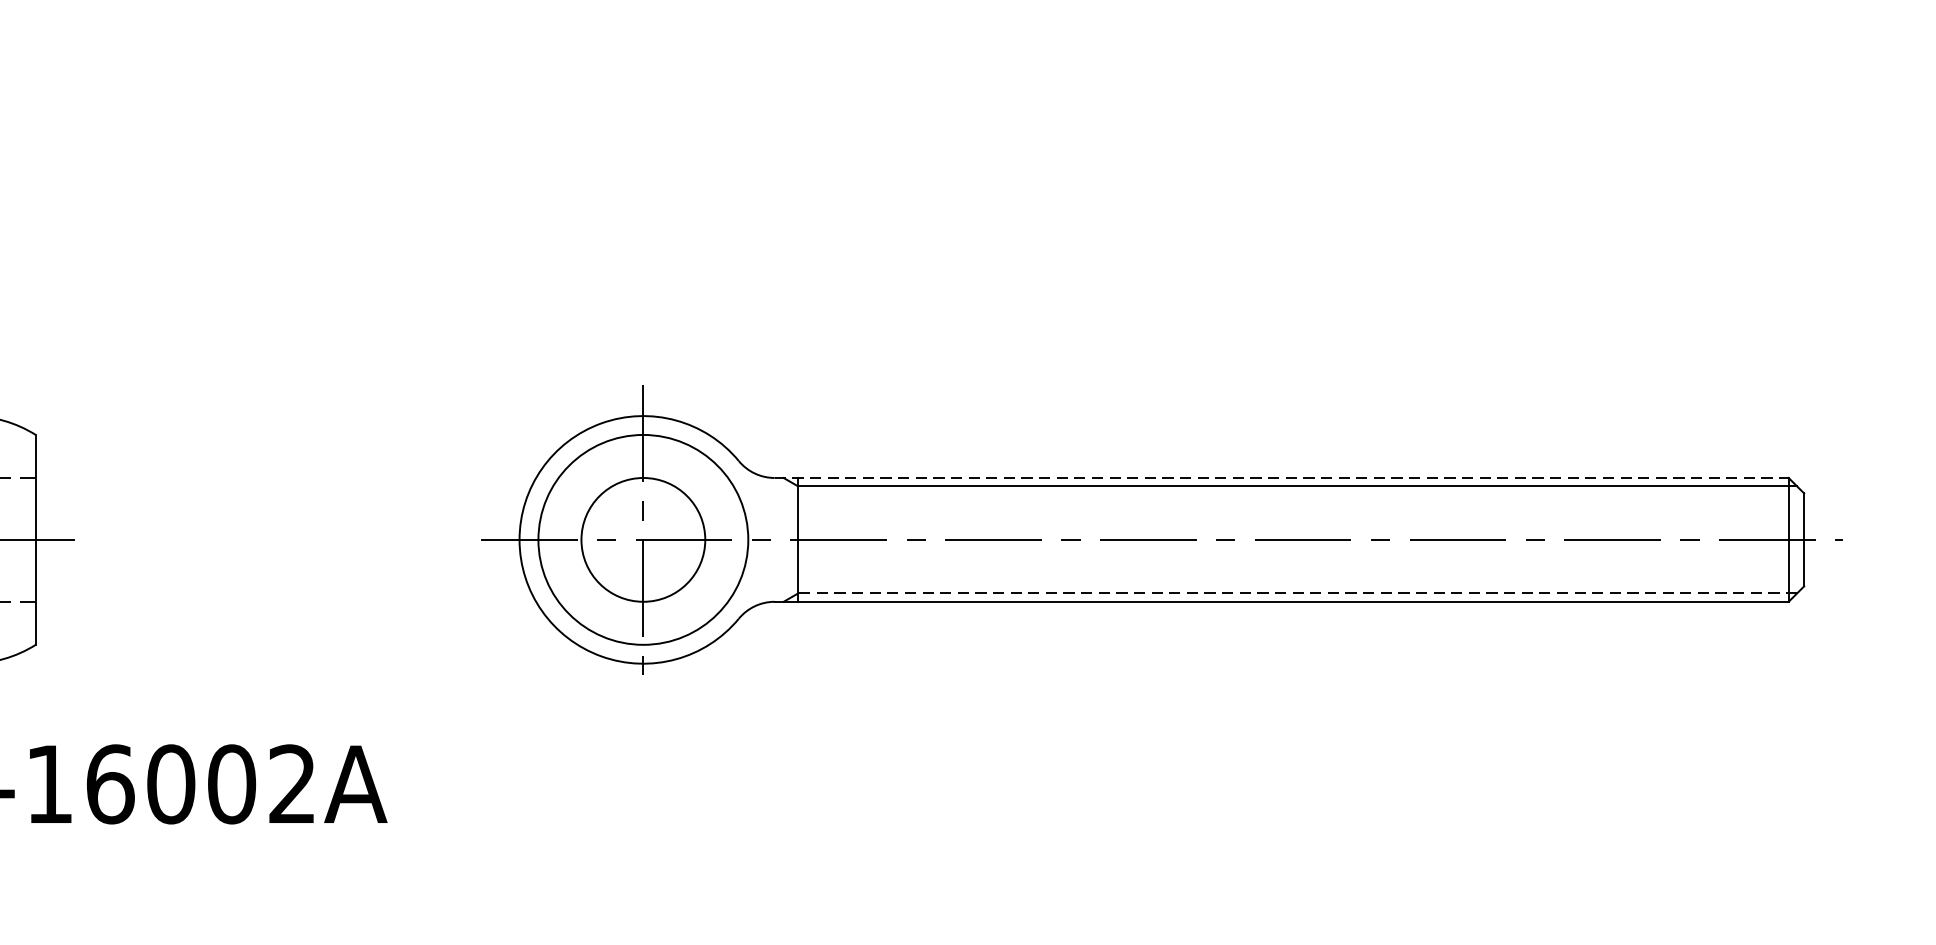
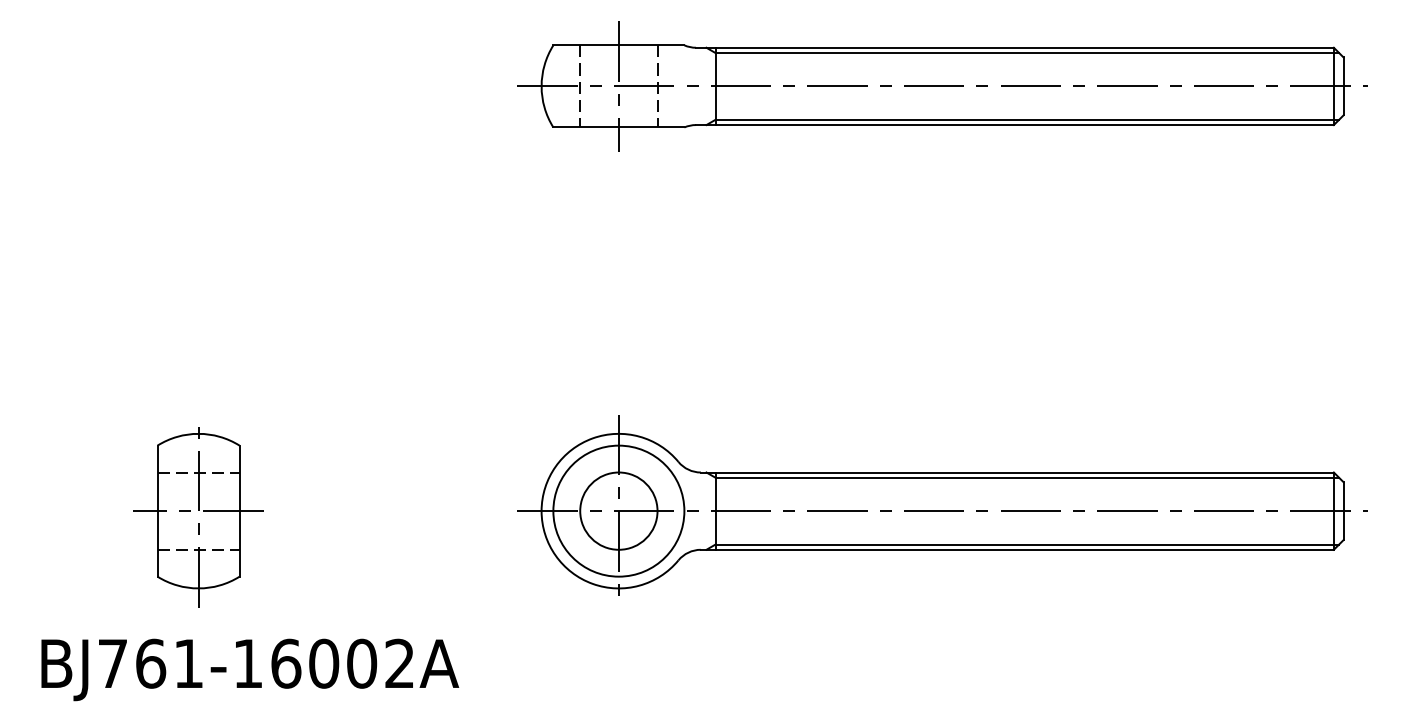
line: (1281, 477) -> (1017, 472), dashed -> solid
line: (1297, 593) -> (1027, 544), dashed -> solid

